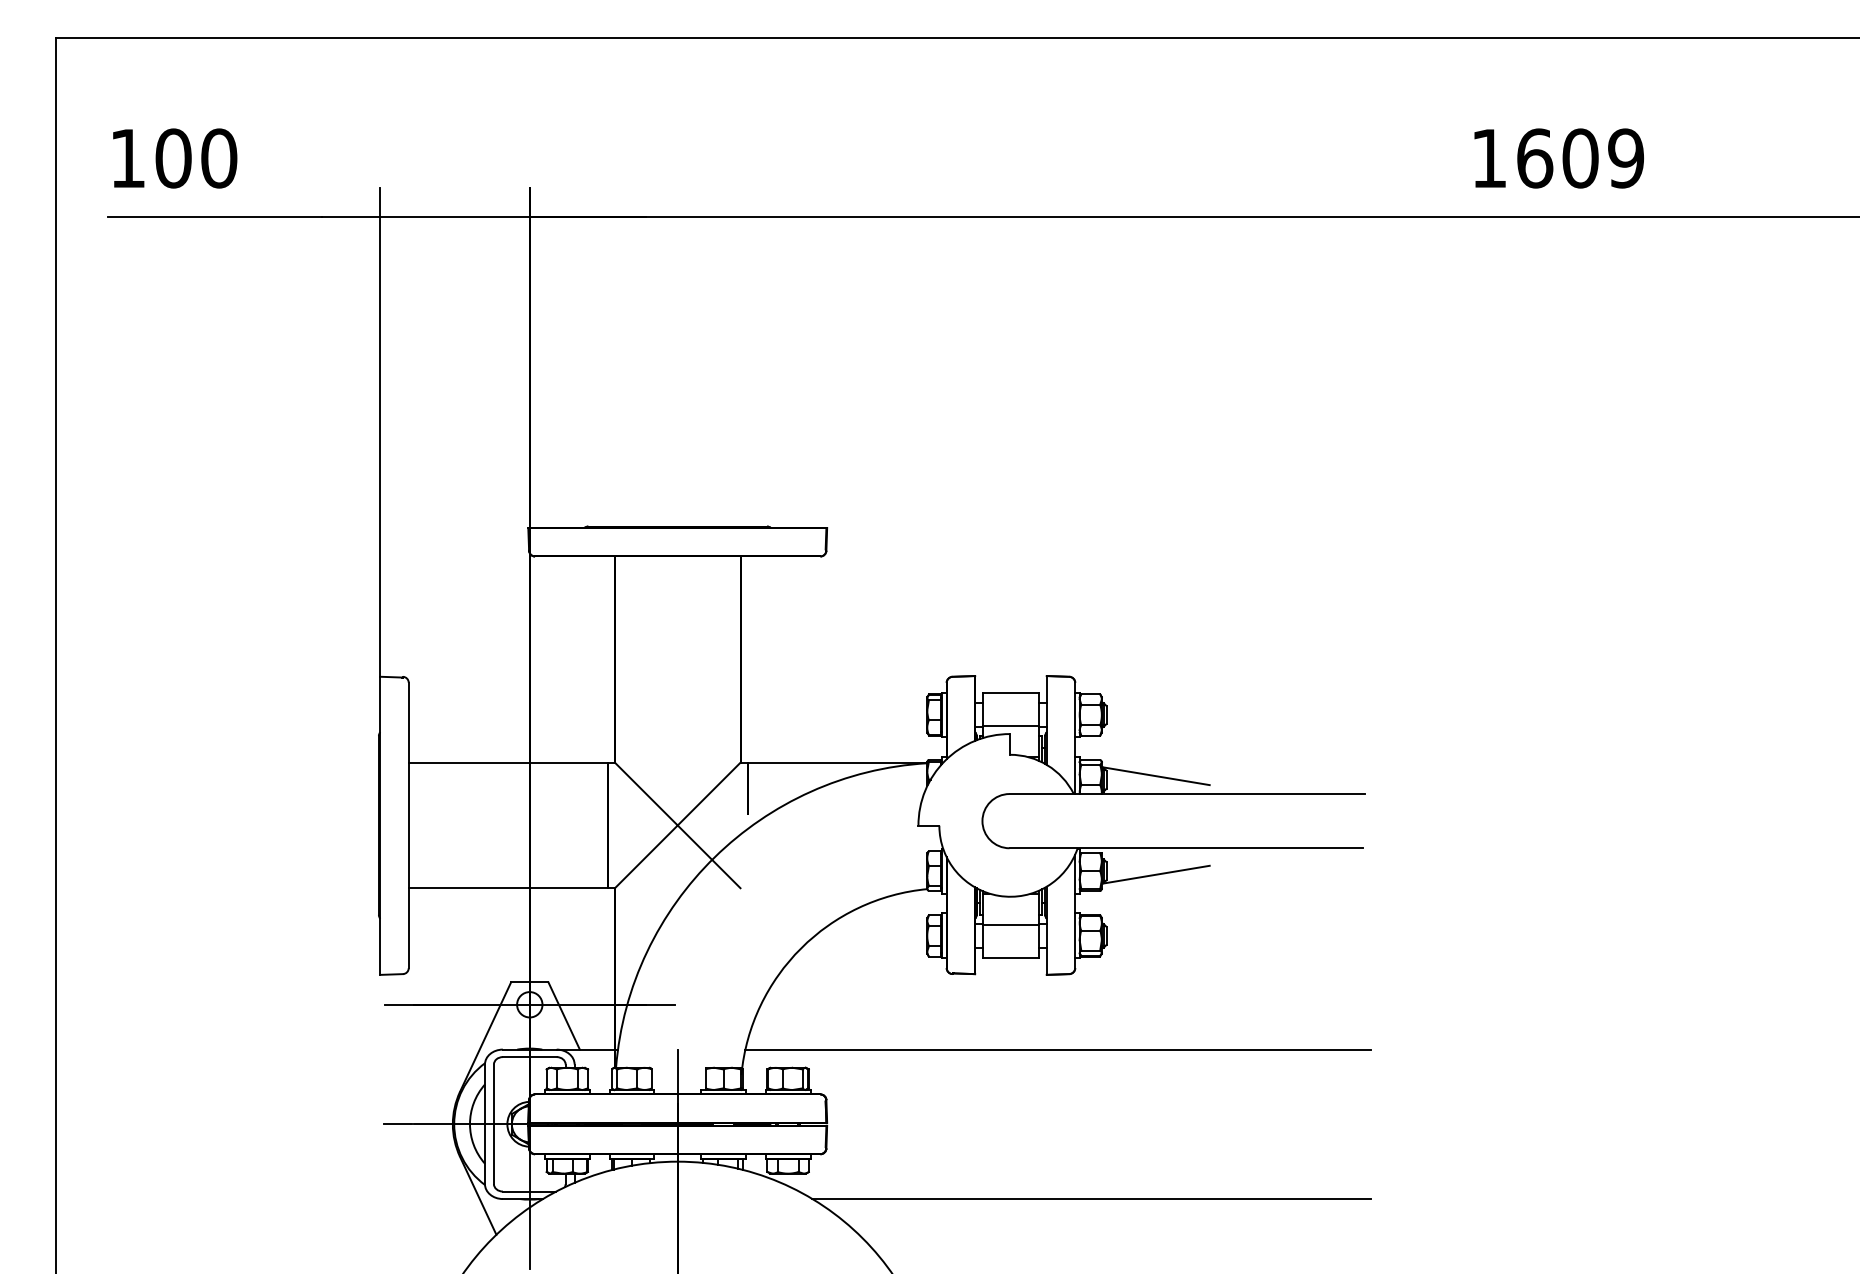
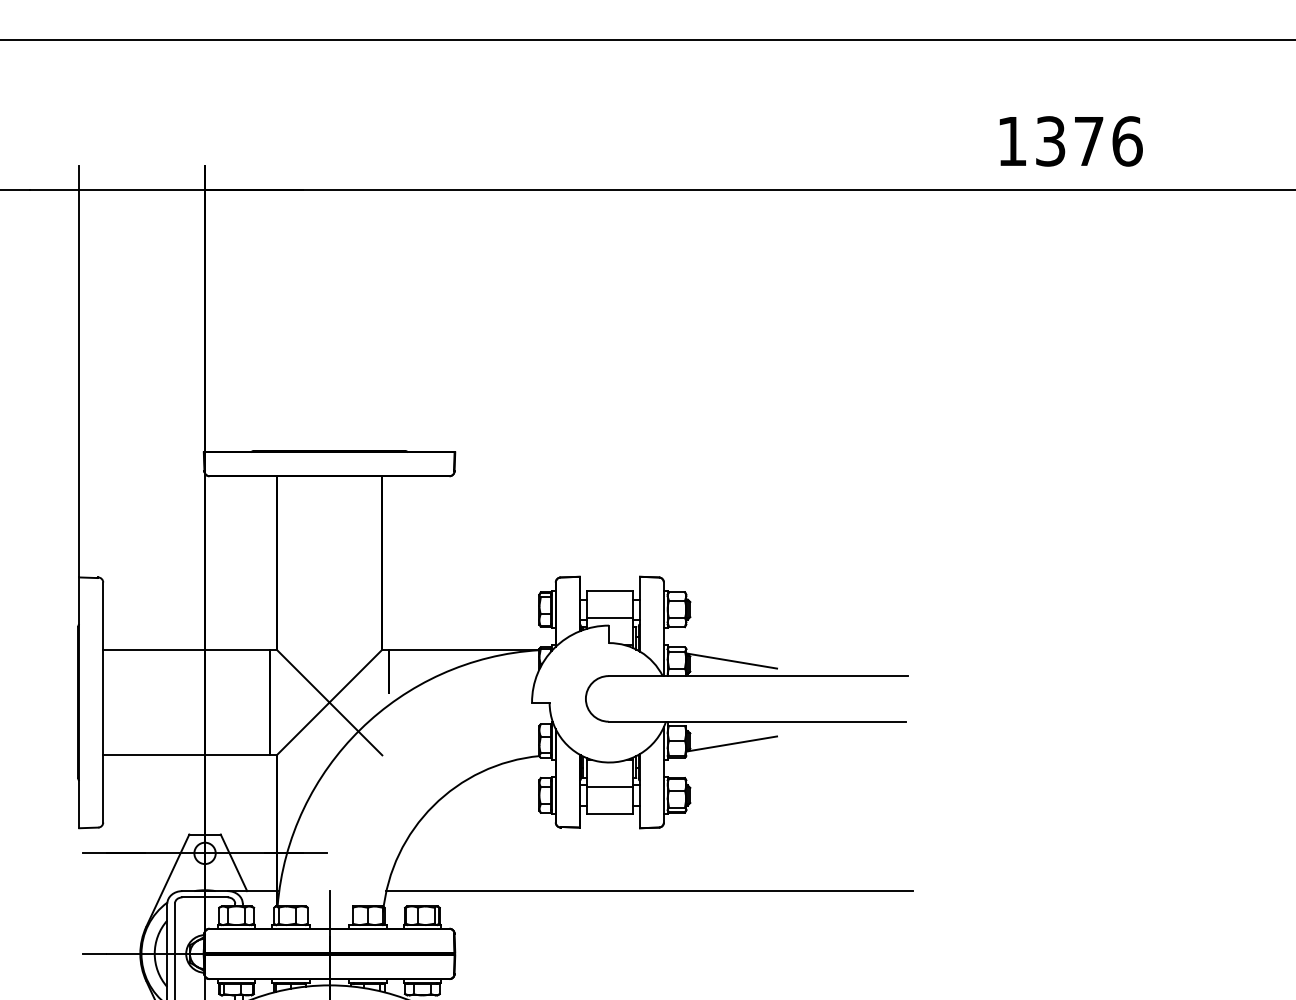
text: (1580, 158) -> (1089, 141), 1609 -> 1376

